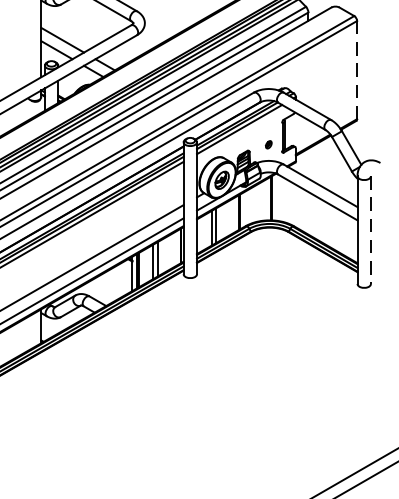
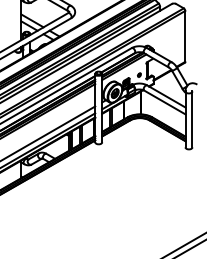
line: (357, 70) -> (185, 36), dashed -> solid
line: (371, 230) -> (192, 119), dashed -> solid

